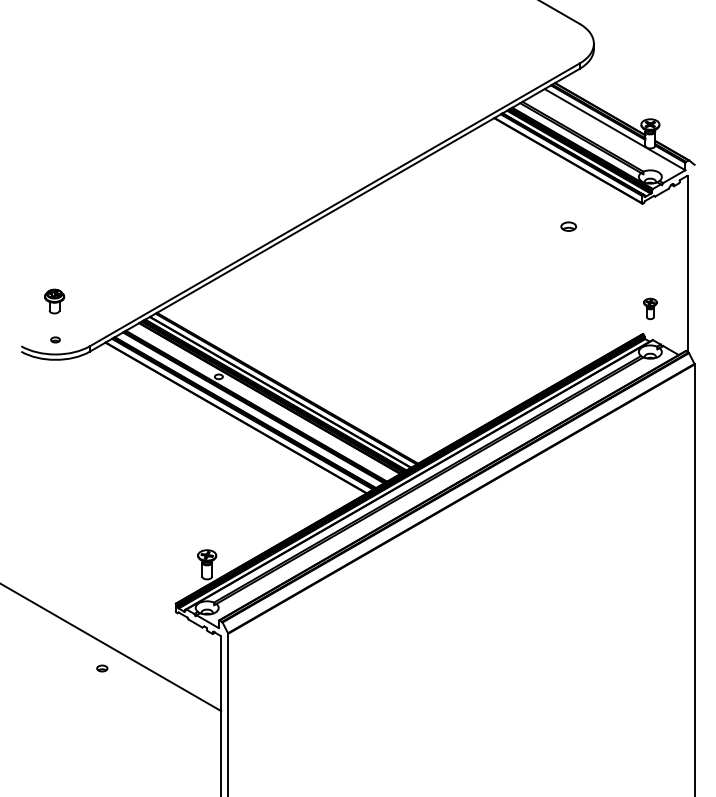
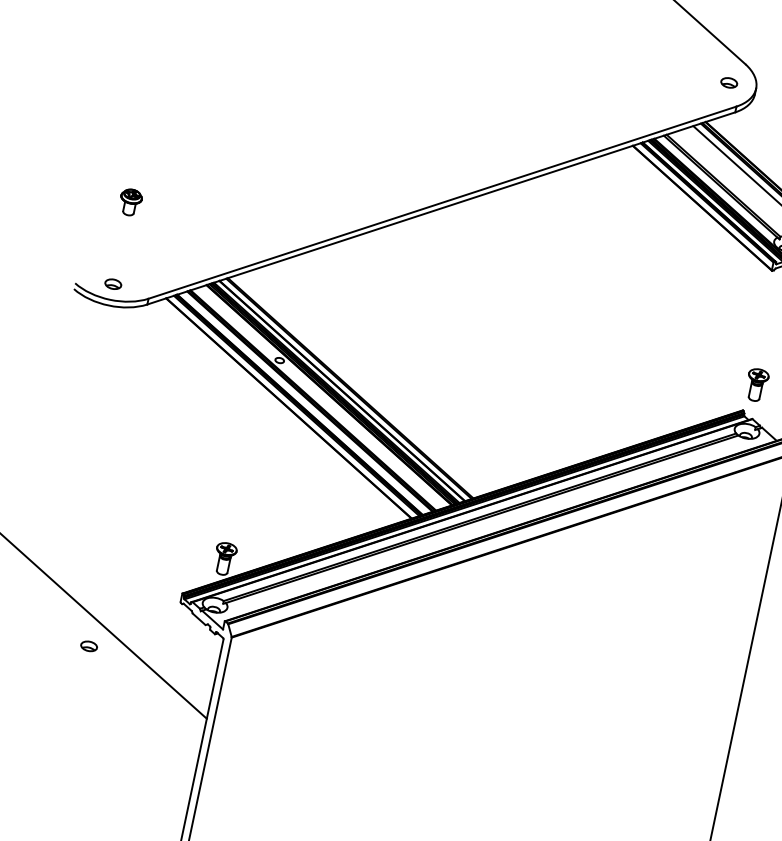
part: (568, 226) -> (729, 82), moved
part: (54, 301) -> (130, 202), moved
part: (650, 308) -> (757, 384), size x1.43
part: (55, 339) -> (113, 283), size x1.67
part: (102, 668) -> (89, 646), size x1.43

